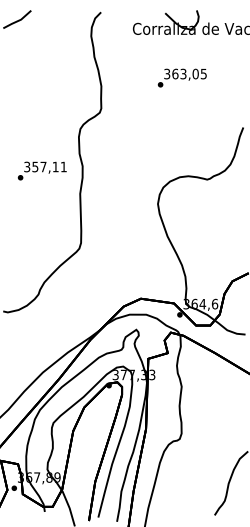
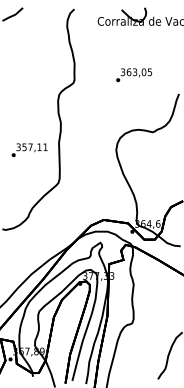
text: (181, 77) -> (133, 74), moved
text: (41, 170) -> (29, 149), moved

